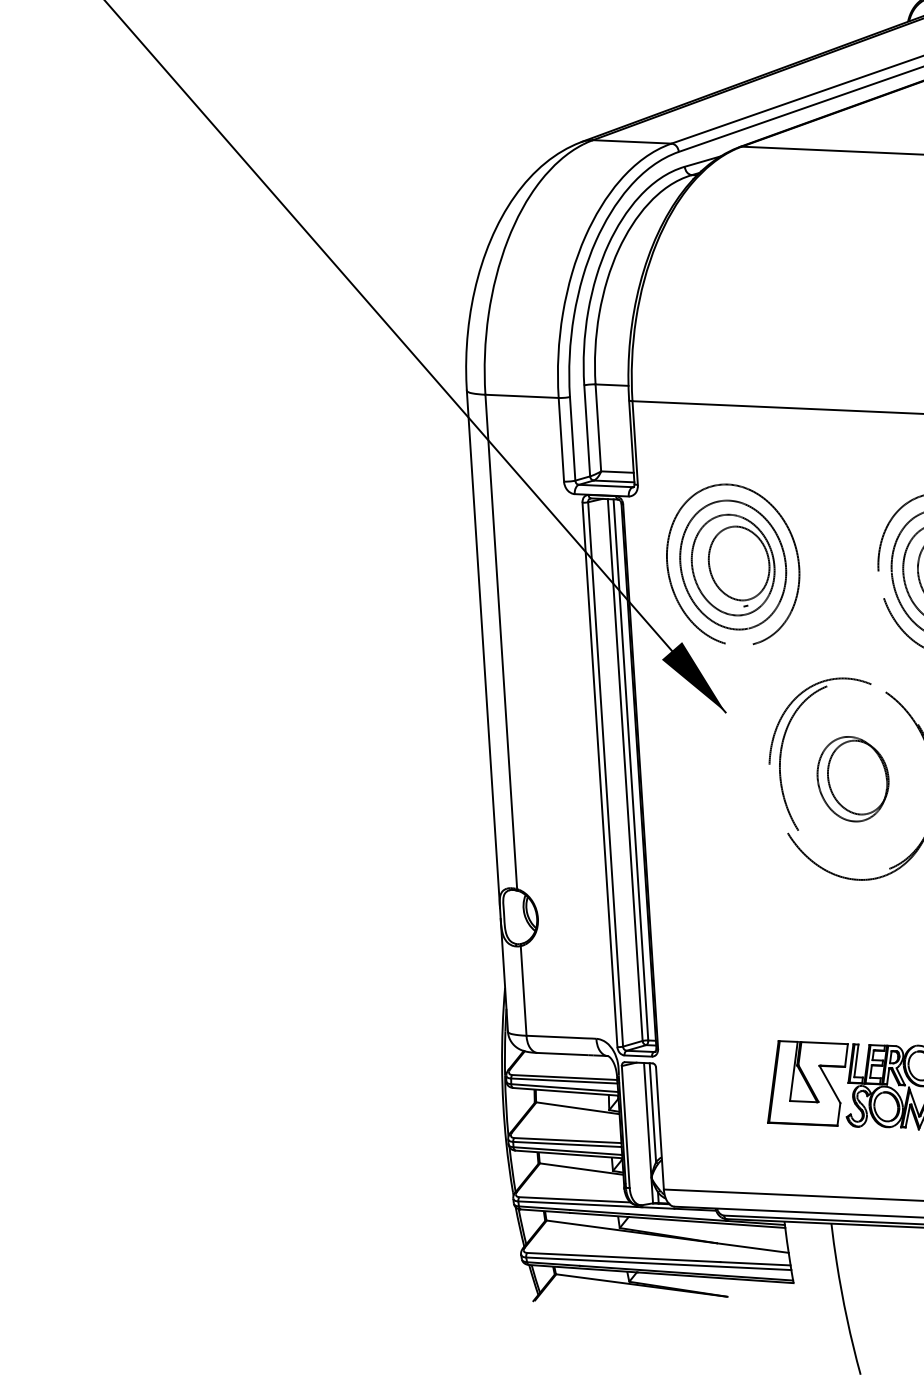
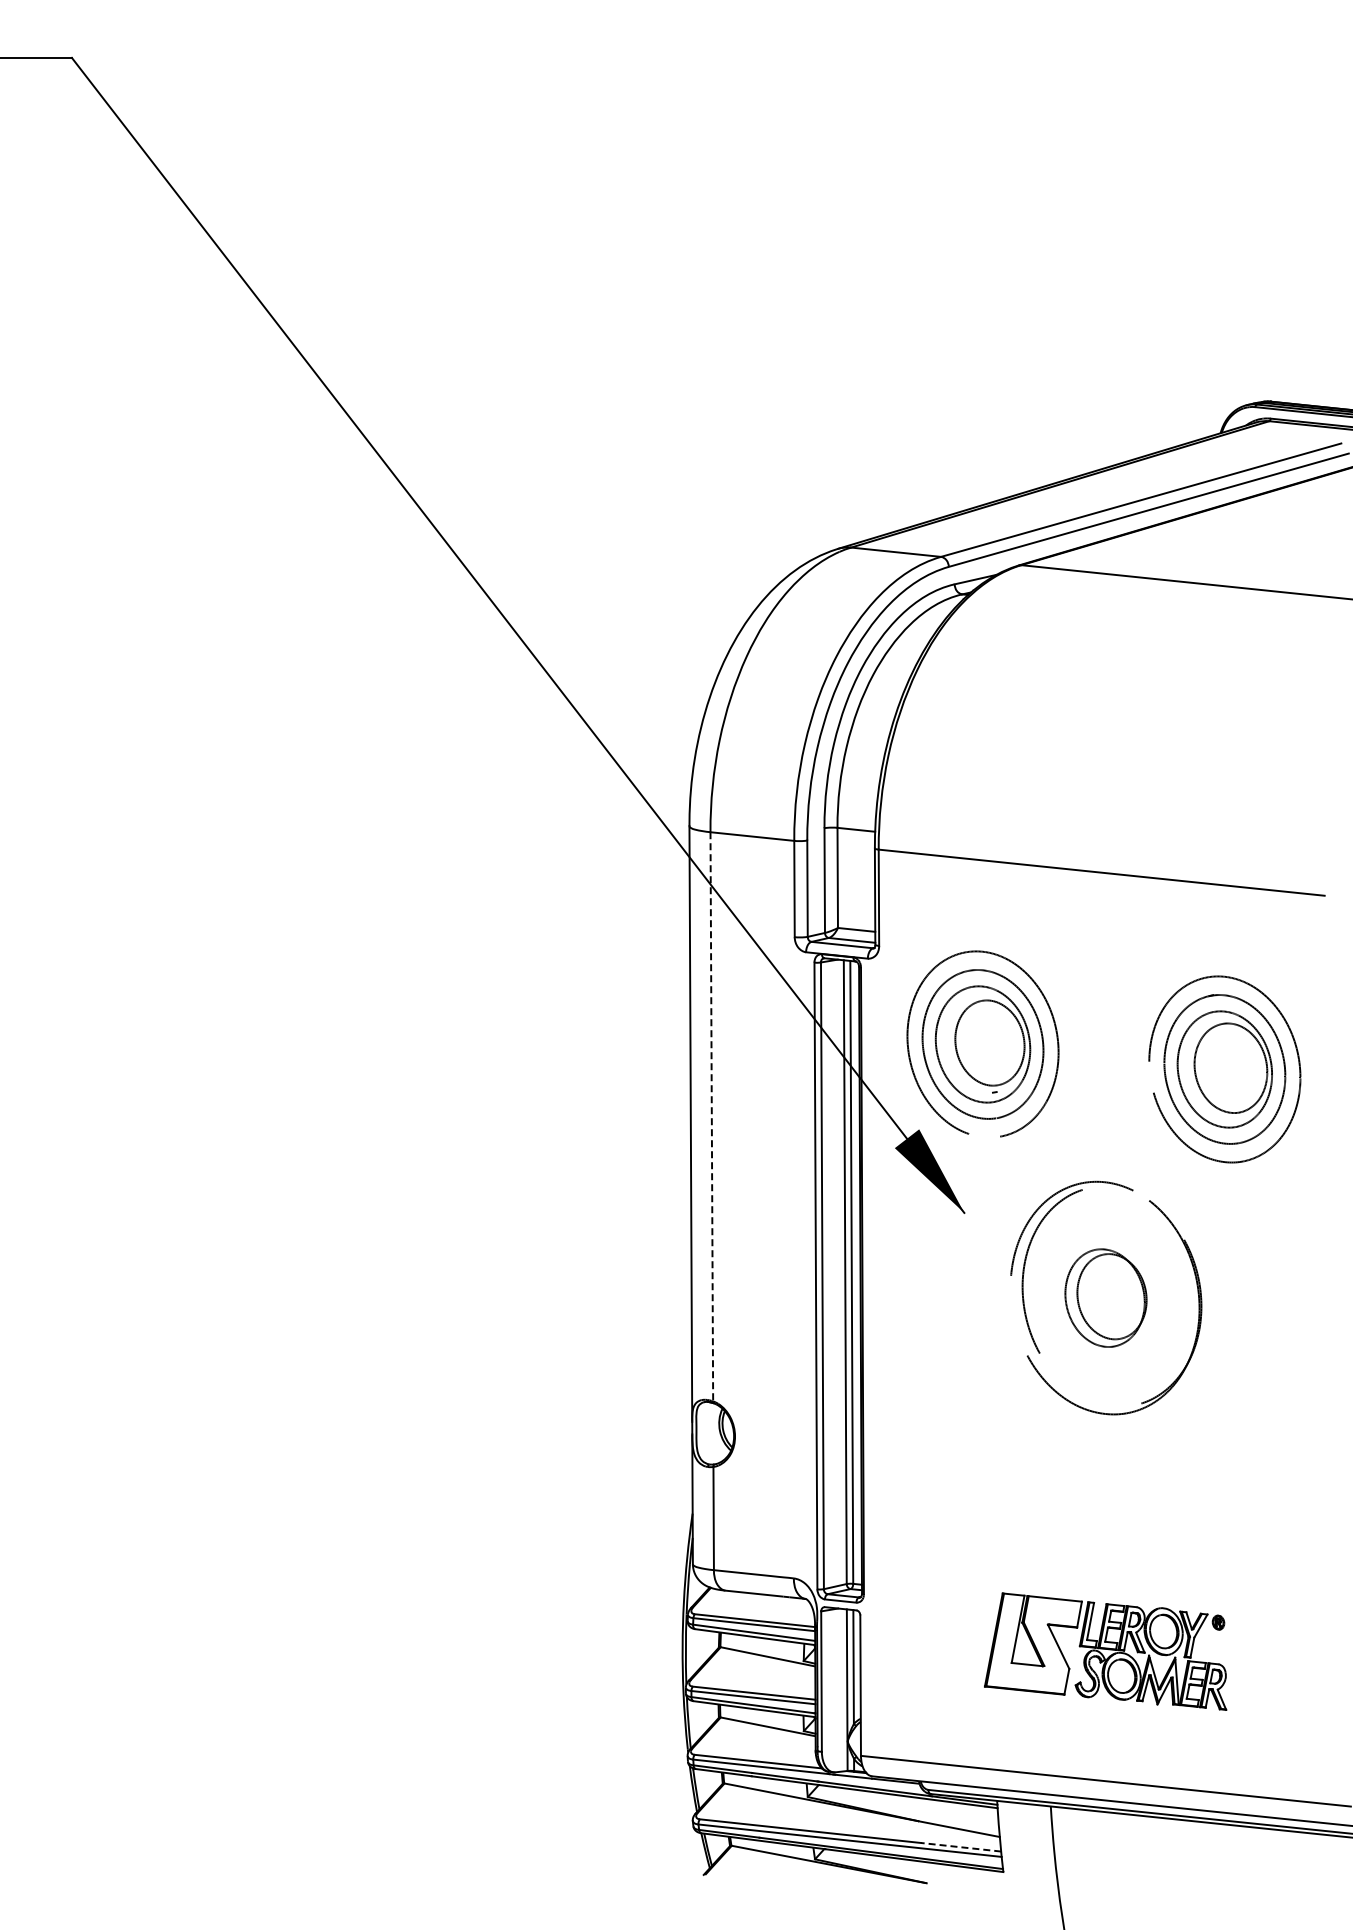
line: (500, 641) -> (711, 1116), solid -> dashed
line: (755, 1263) -> (960, 1847), solid -> dashed

